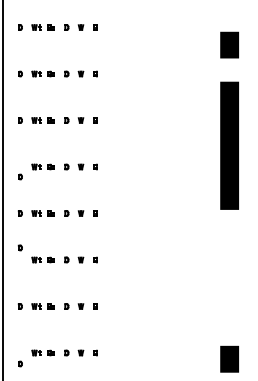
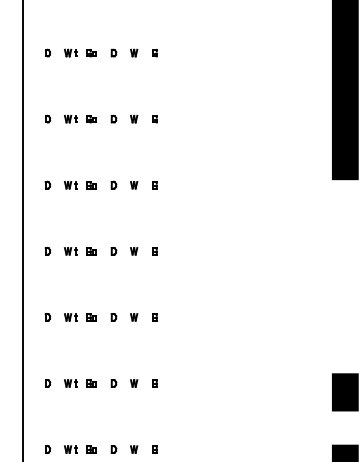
part: (20, 176) -> (48, 118), moved
part: (19, 247) -> (46, 250), moved
part: (20, 363) -> (48, 382), moved

